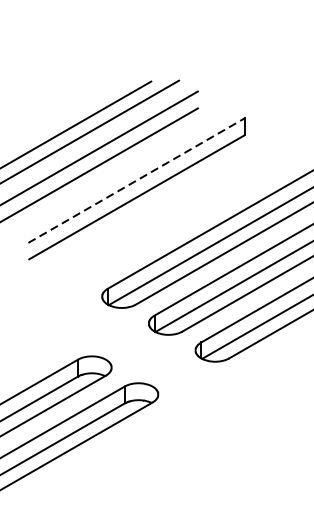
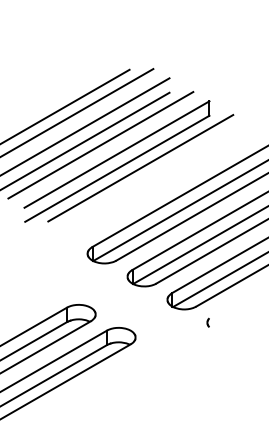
line: (117, 170) -> (100, 145), added
line: (135, 180) -> (116, 154), dashed -> solid
line: (164, 196) -> (140, 168), added
curve: (242, 376) -> (207, 322), added

